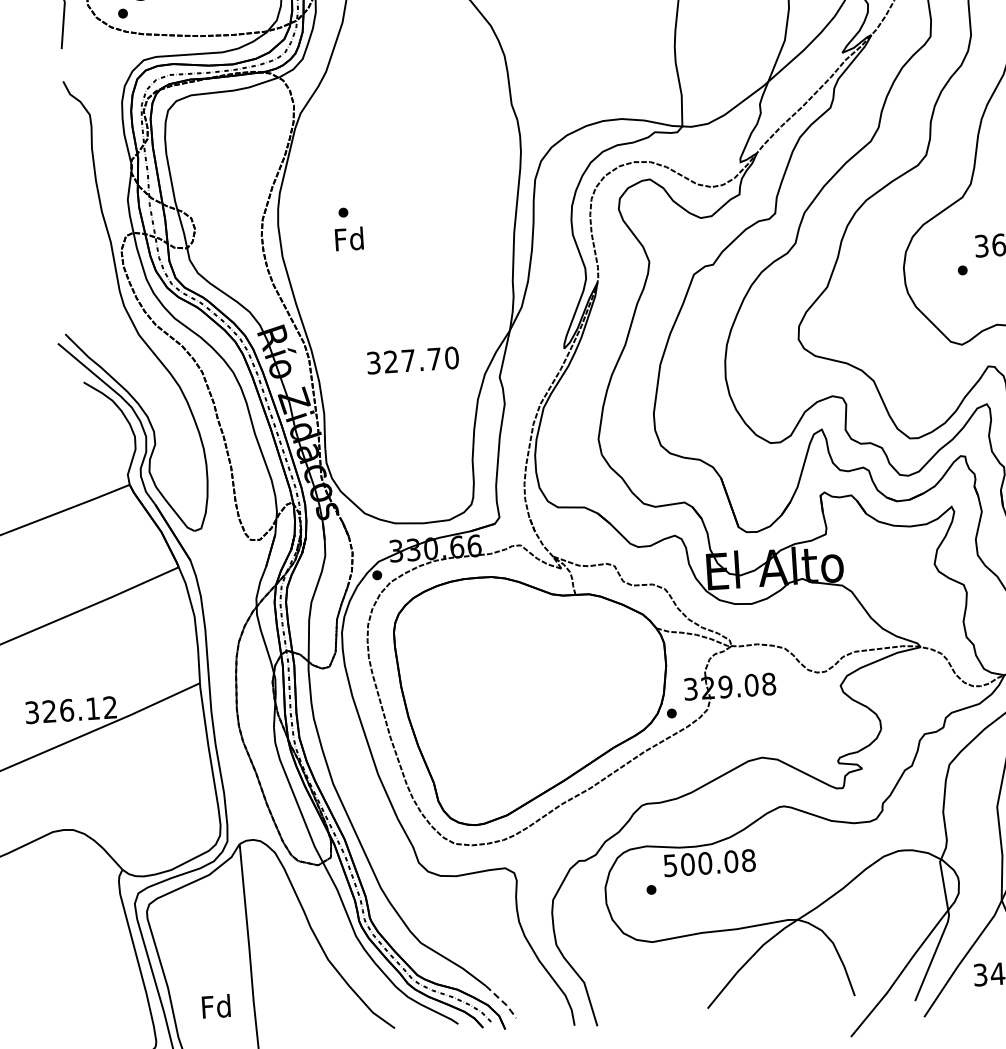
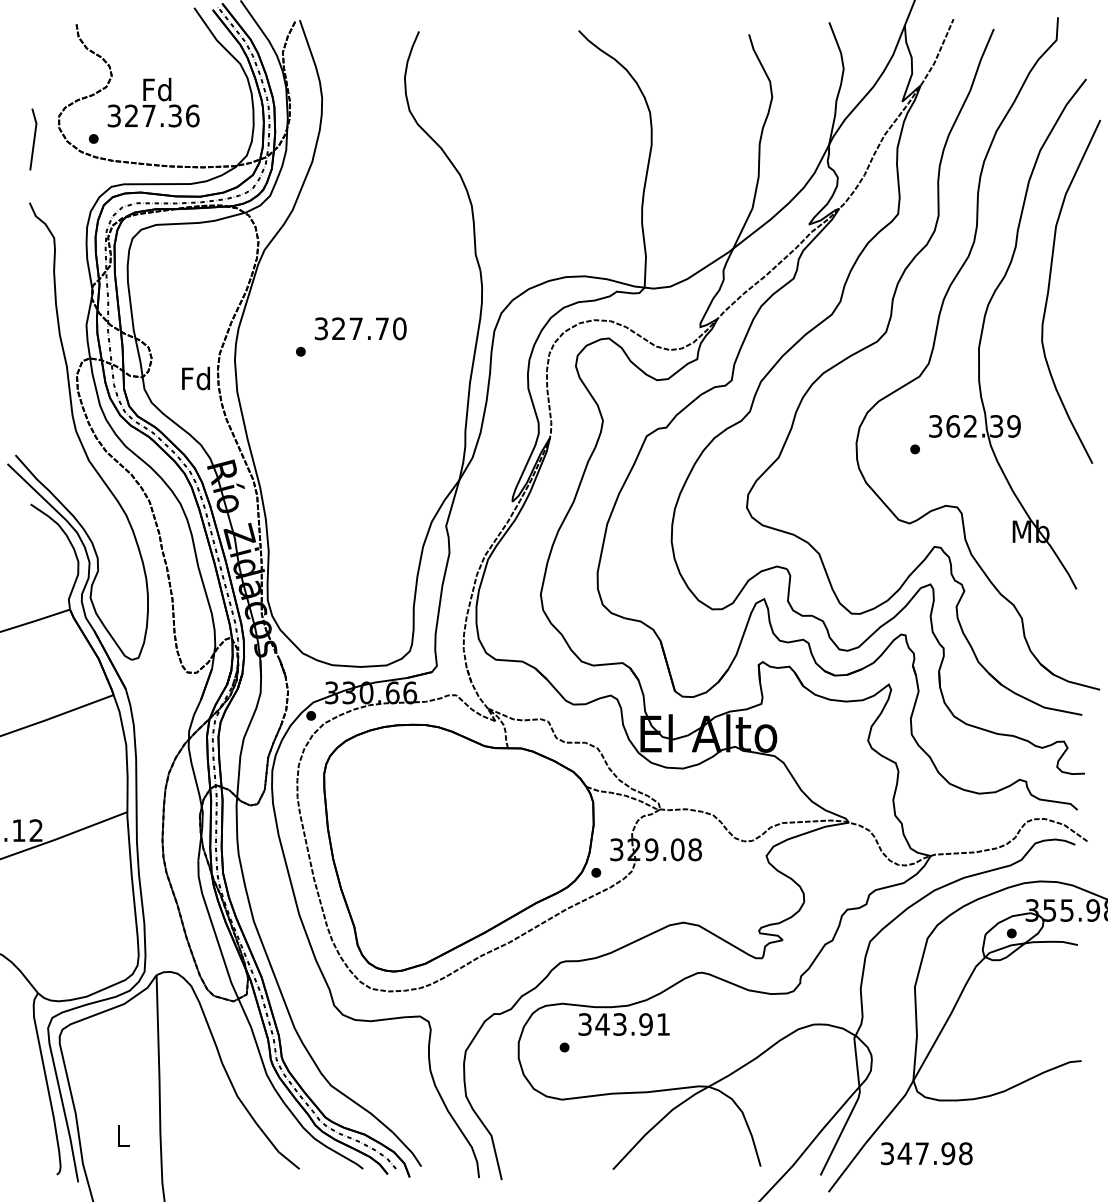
text: (348, 239) -> (195, 378), moved
text: (412, 360) -> (360, 328), moved
text: (709, 863) -> (624, 1024), 500.08 -> 343.91
line: (502, 1001) -> (408, 1149), dashed -> solid
text: (216, 1006) -> (122, 1135), Fd -> L

